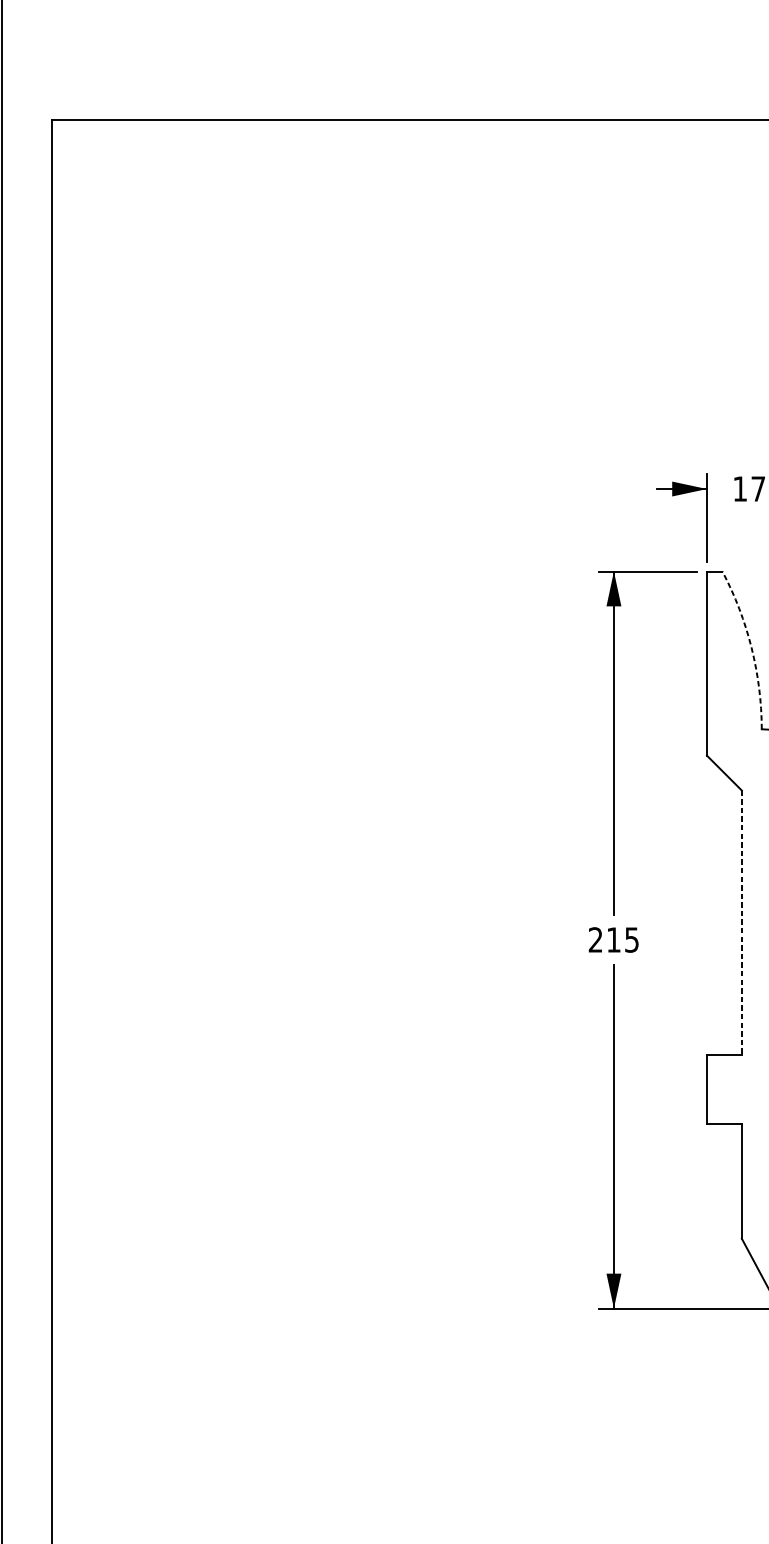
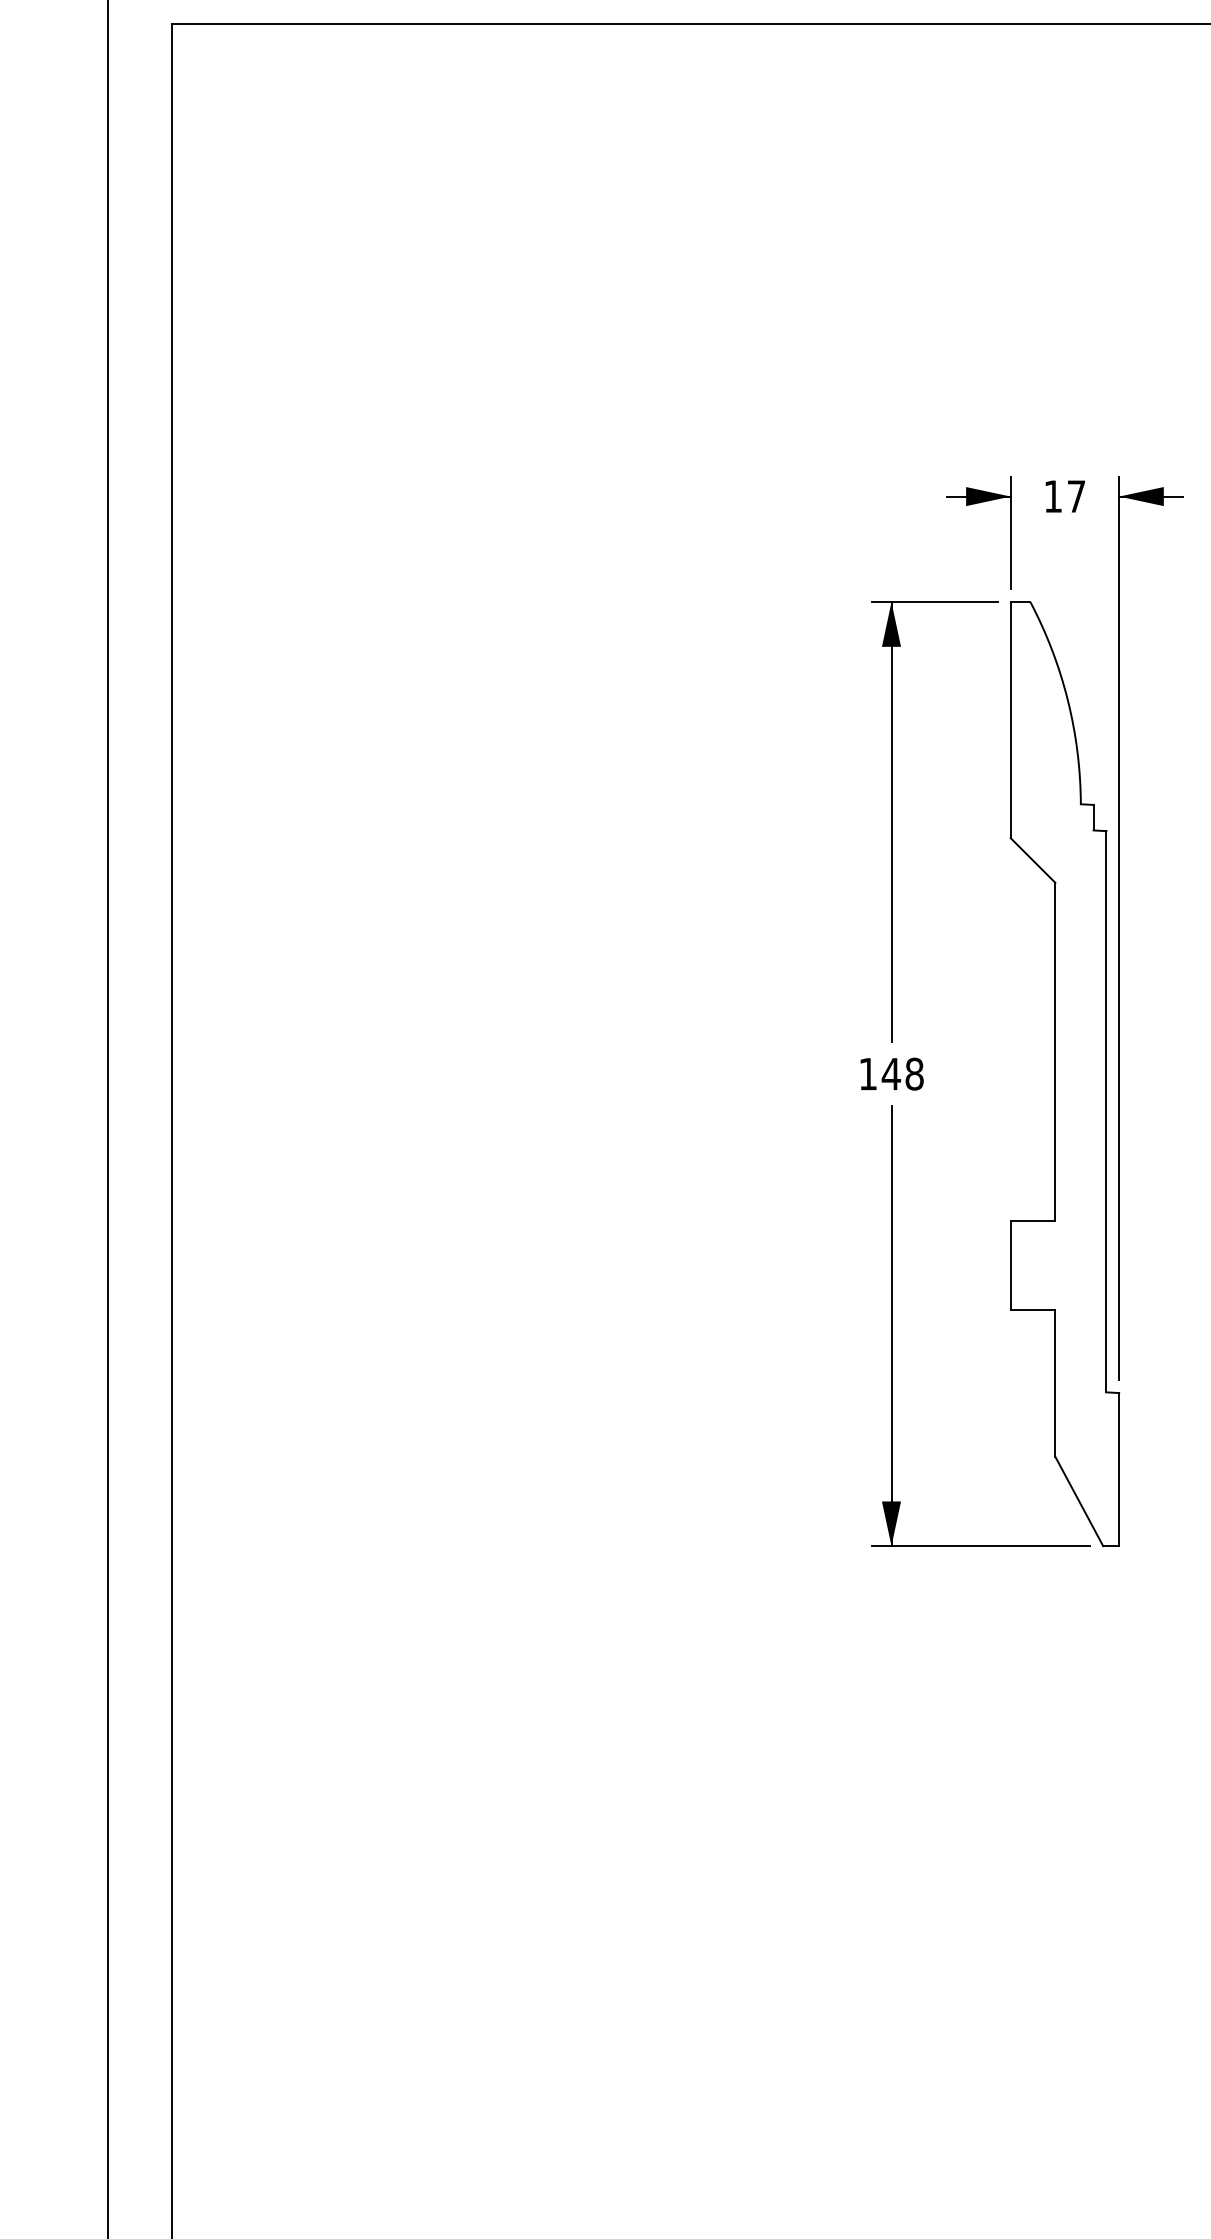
arc: (751, 648) -> (1067, 700), dashed -> solid
line: (741, 923) -> (1055, 1052), dashed -> solid
text: (613, 939) -> (891, 1073), 215 -> 148

